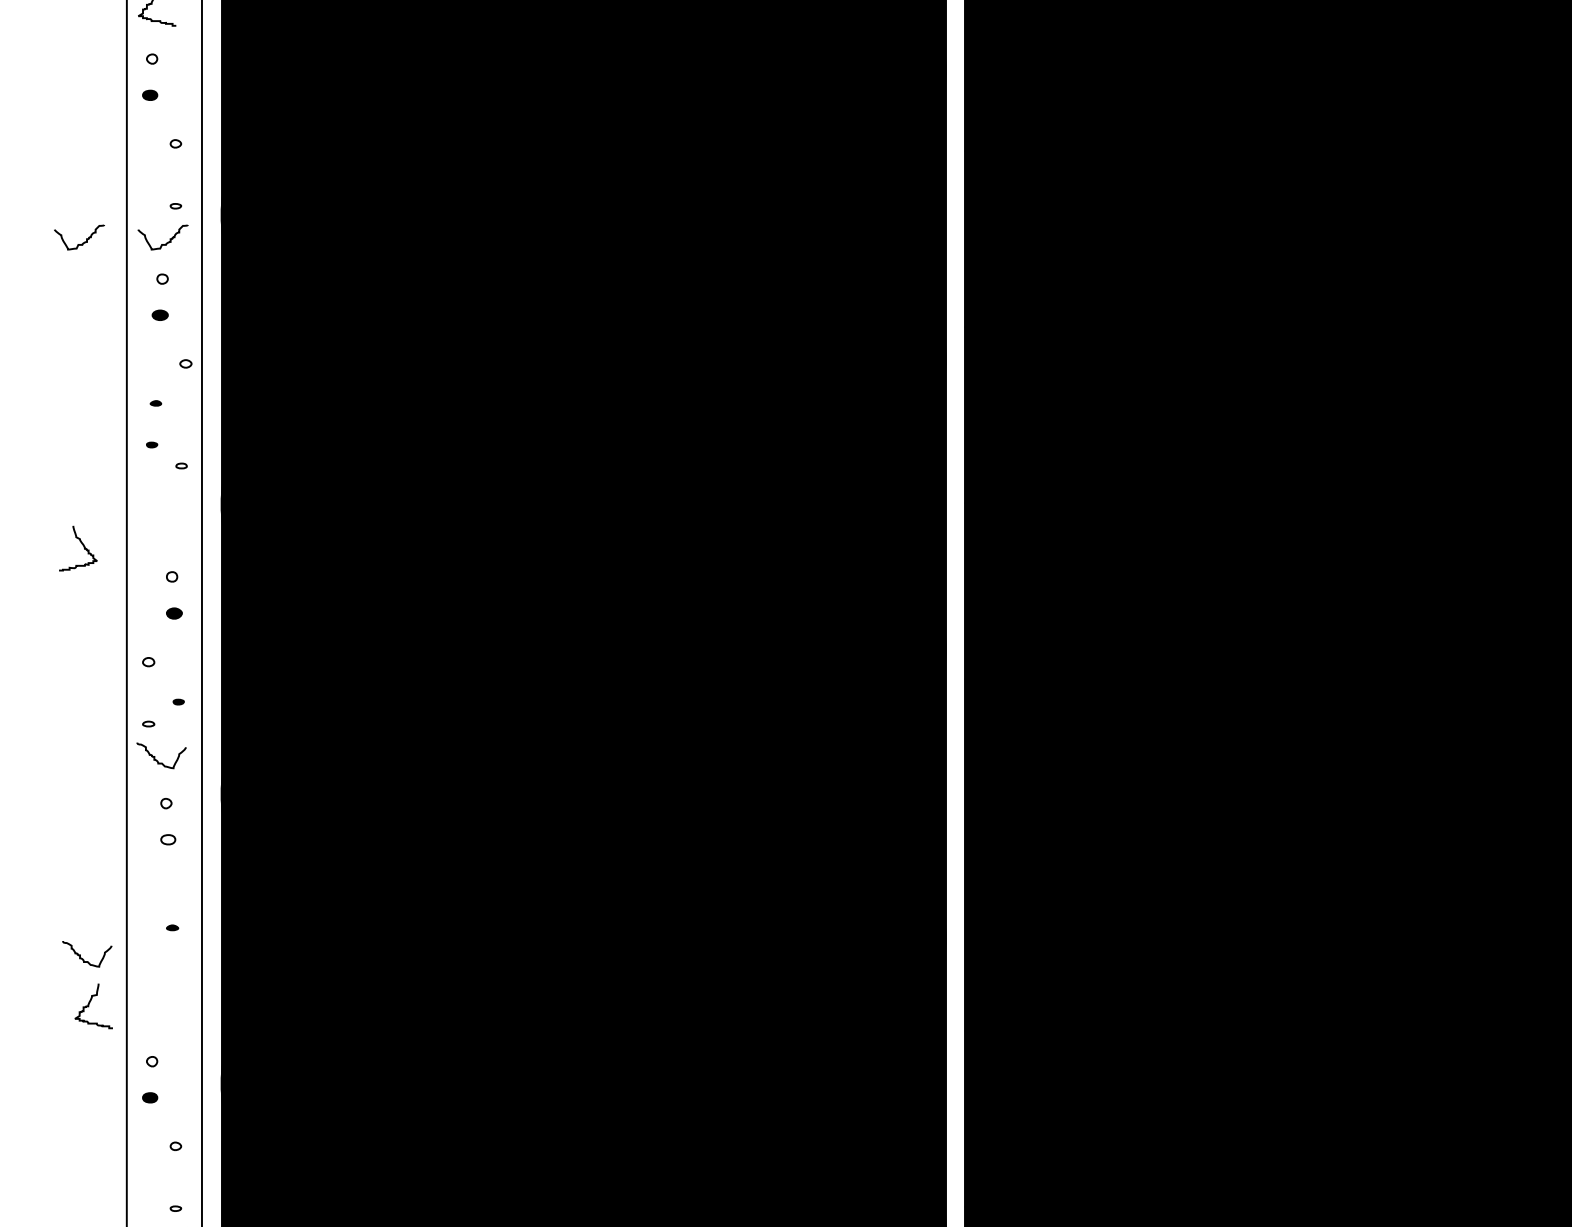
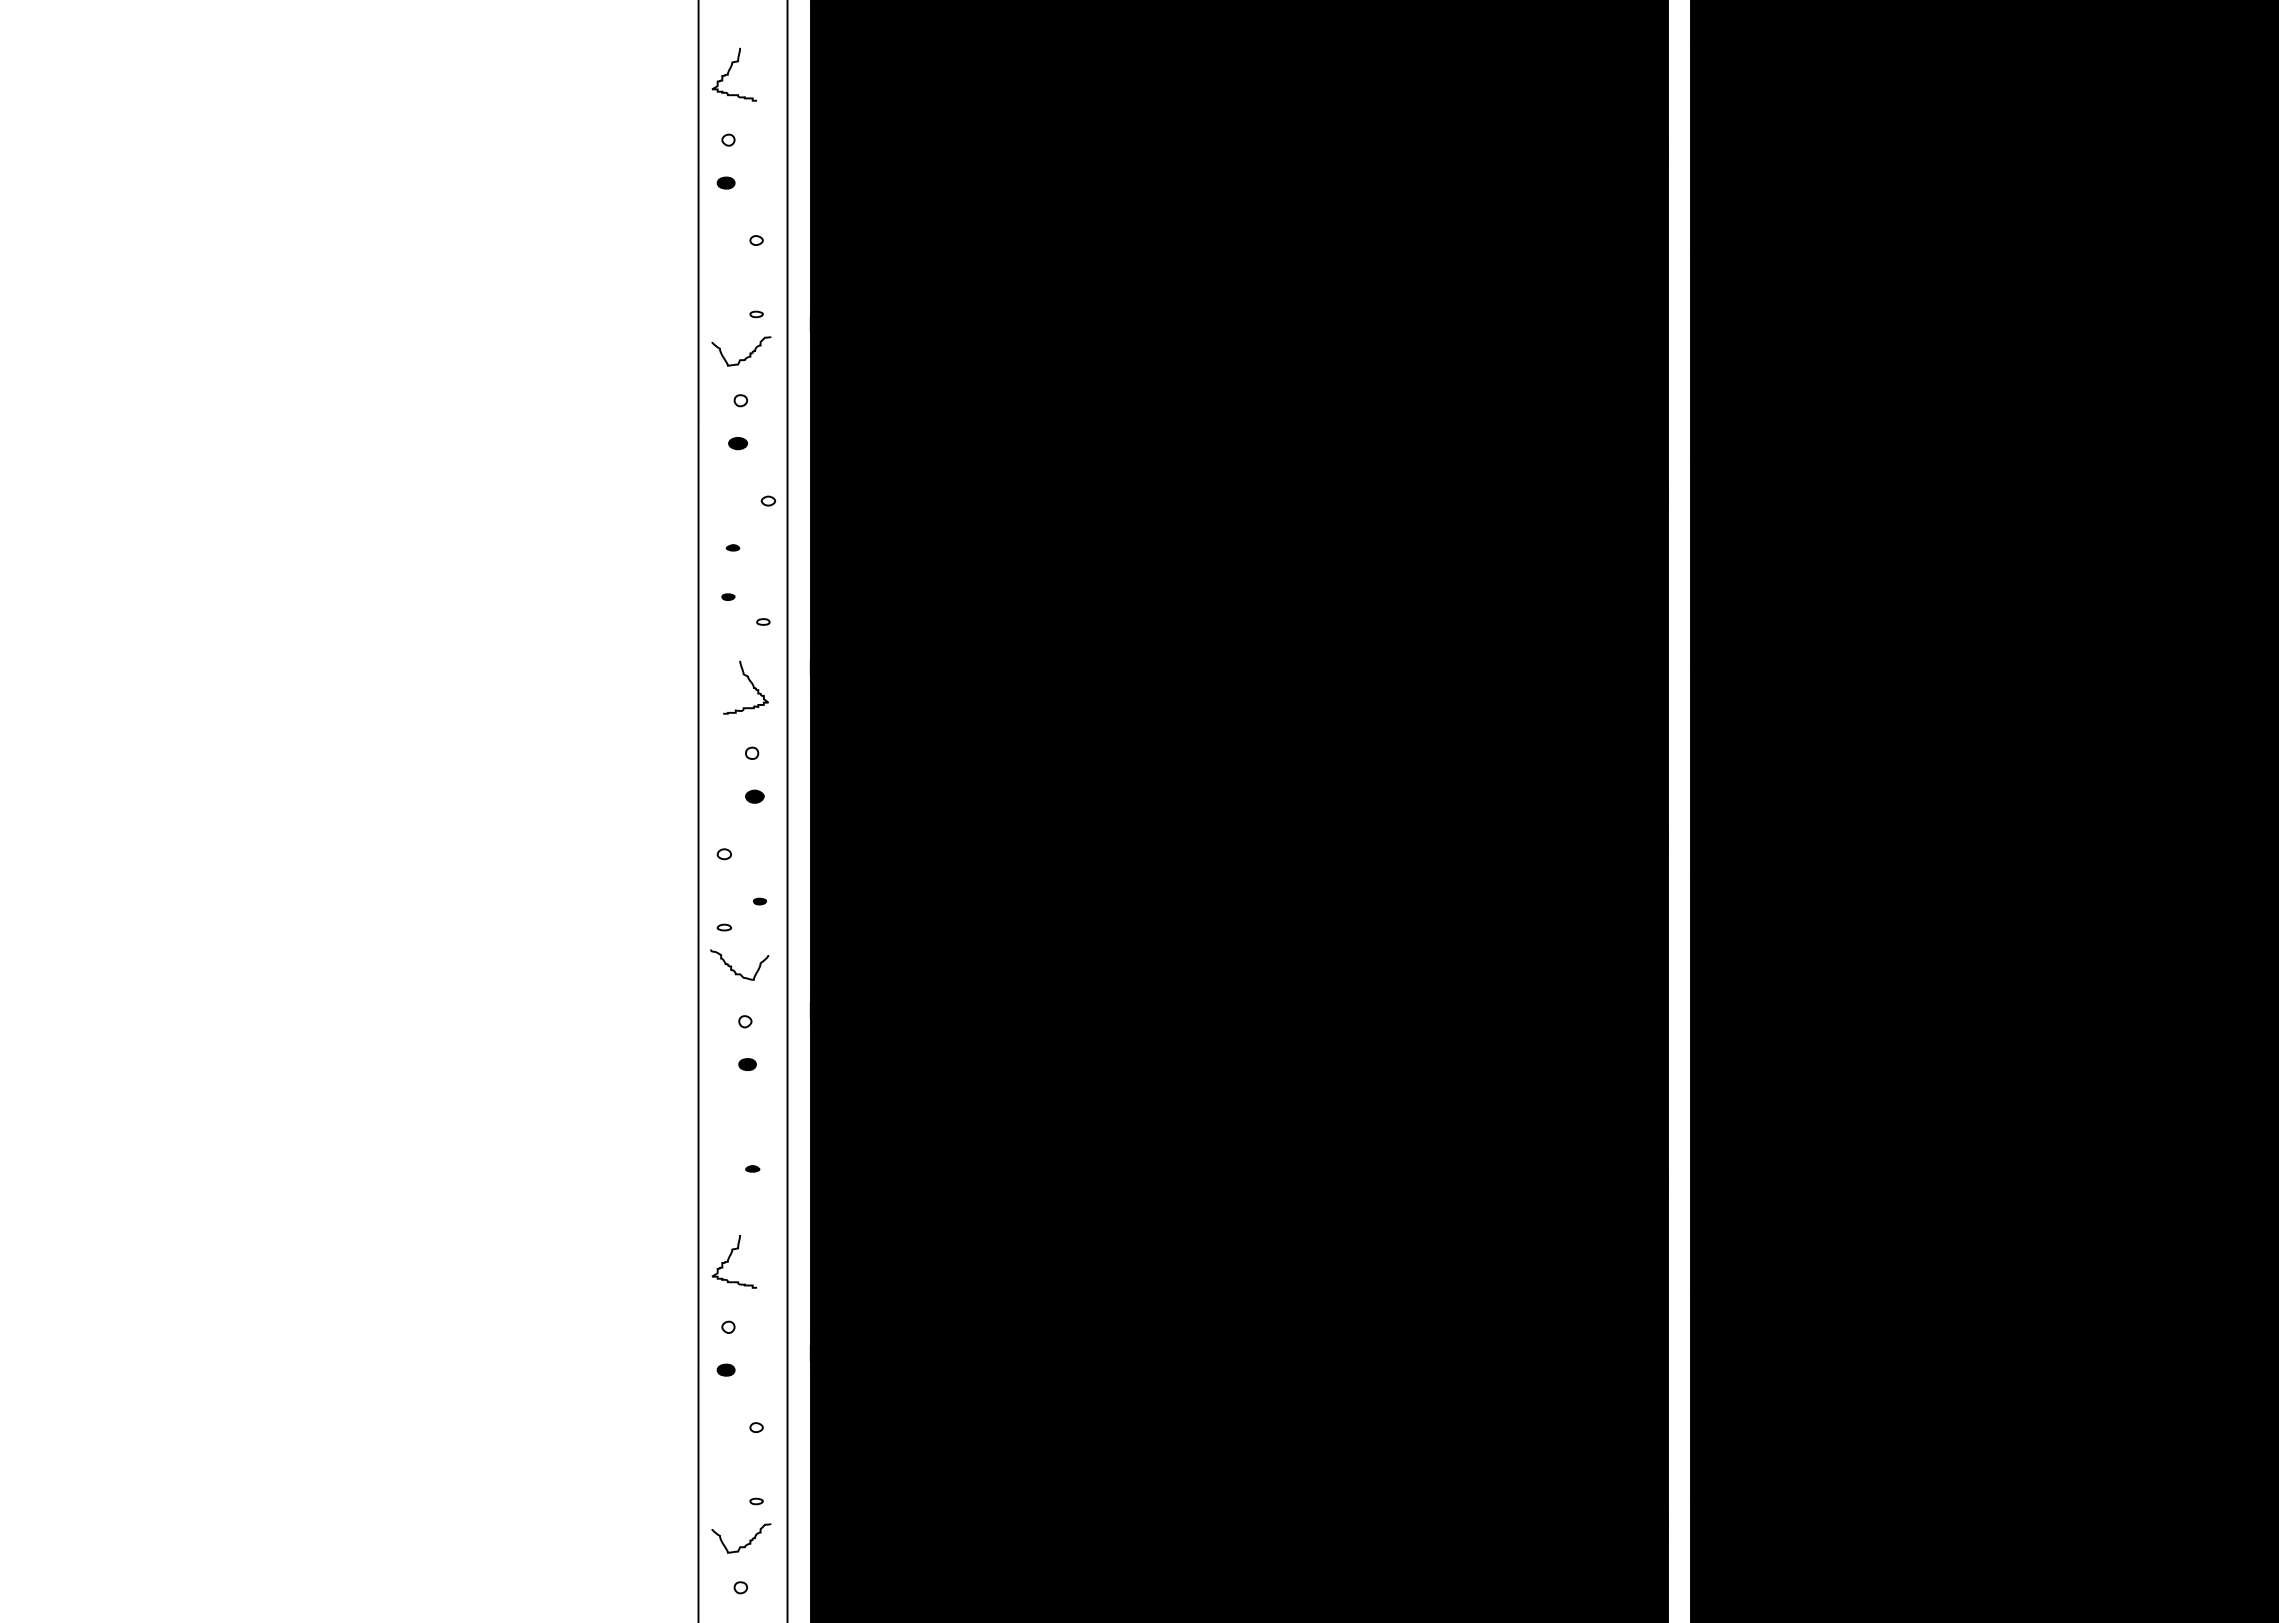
curve: (82, 242) -> (646, 357), removed
curve: (82, 545) -> (751, 684), moved
fill: (168, 839) -> (747, 1064), added
curve: (82, 957) -> (645, 1204), removed
curve: (89, 1004) -> (729, 1259), moved

